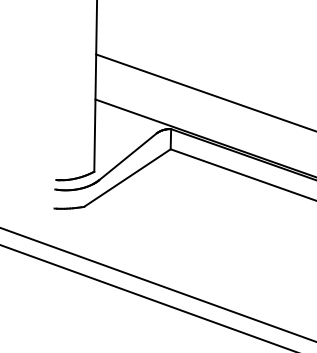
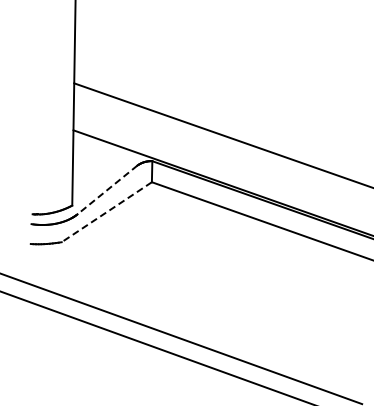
line: (128, 156) -> (107, 189), solid -> dashed
line: (127, 178) -> (106, 212), solid -> dashed

